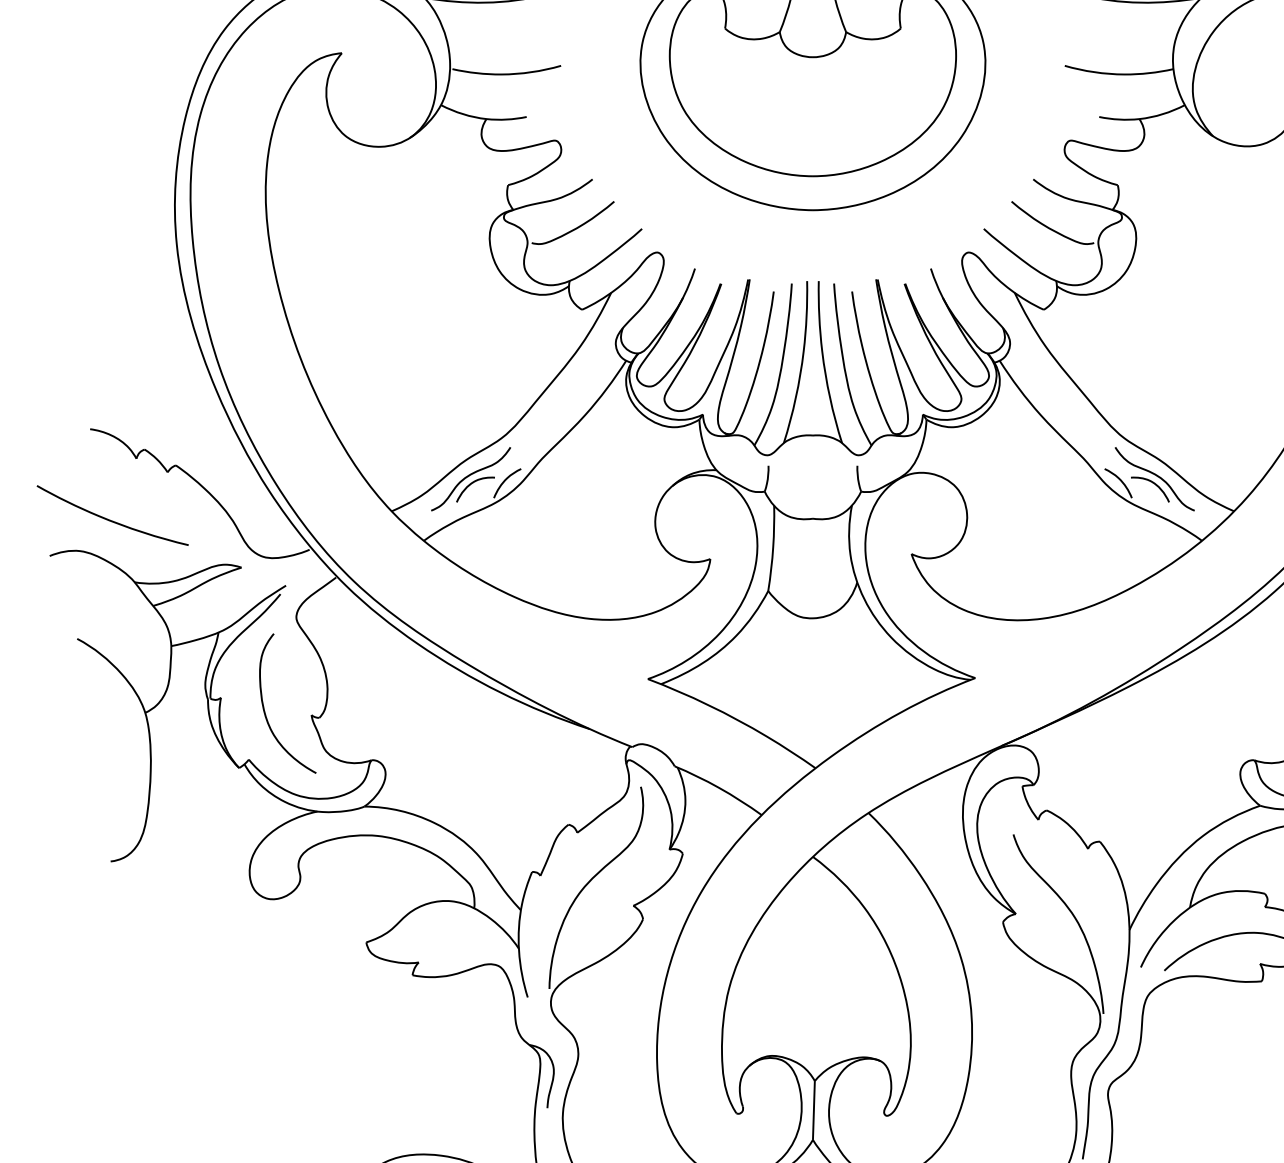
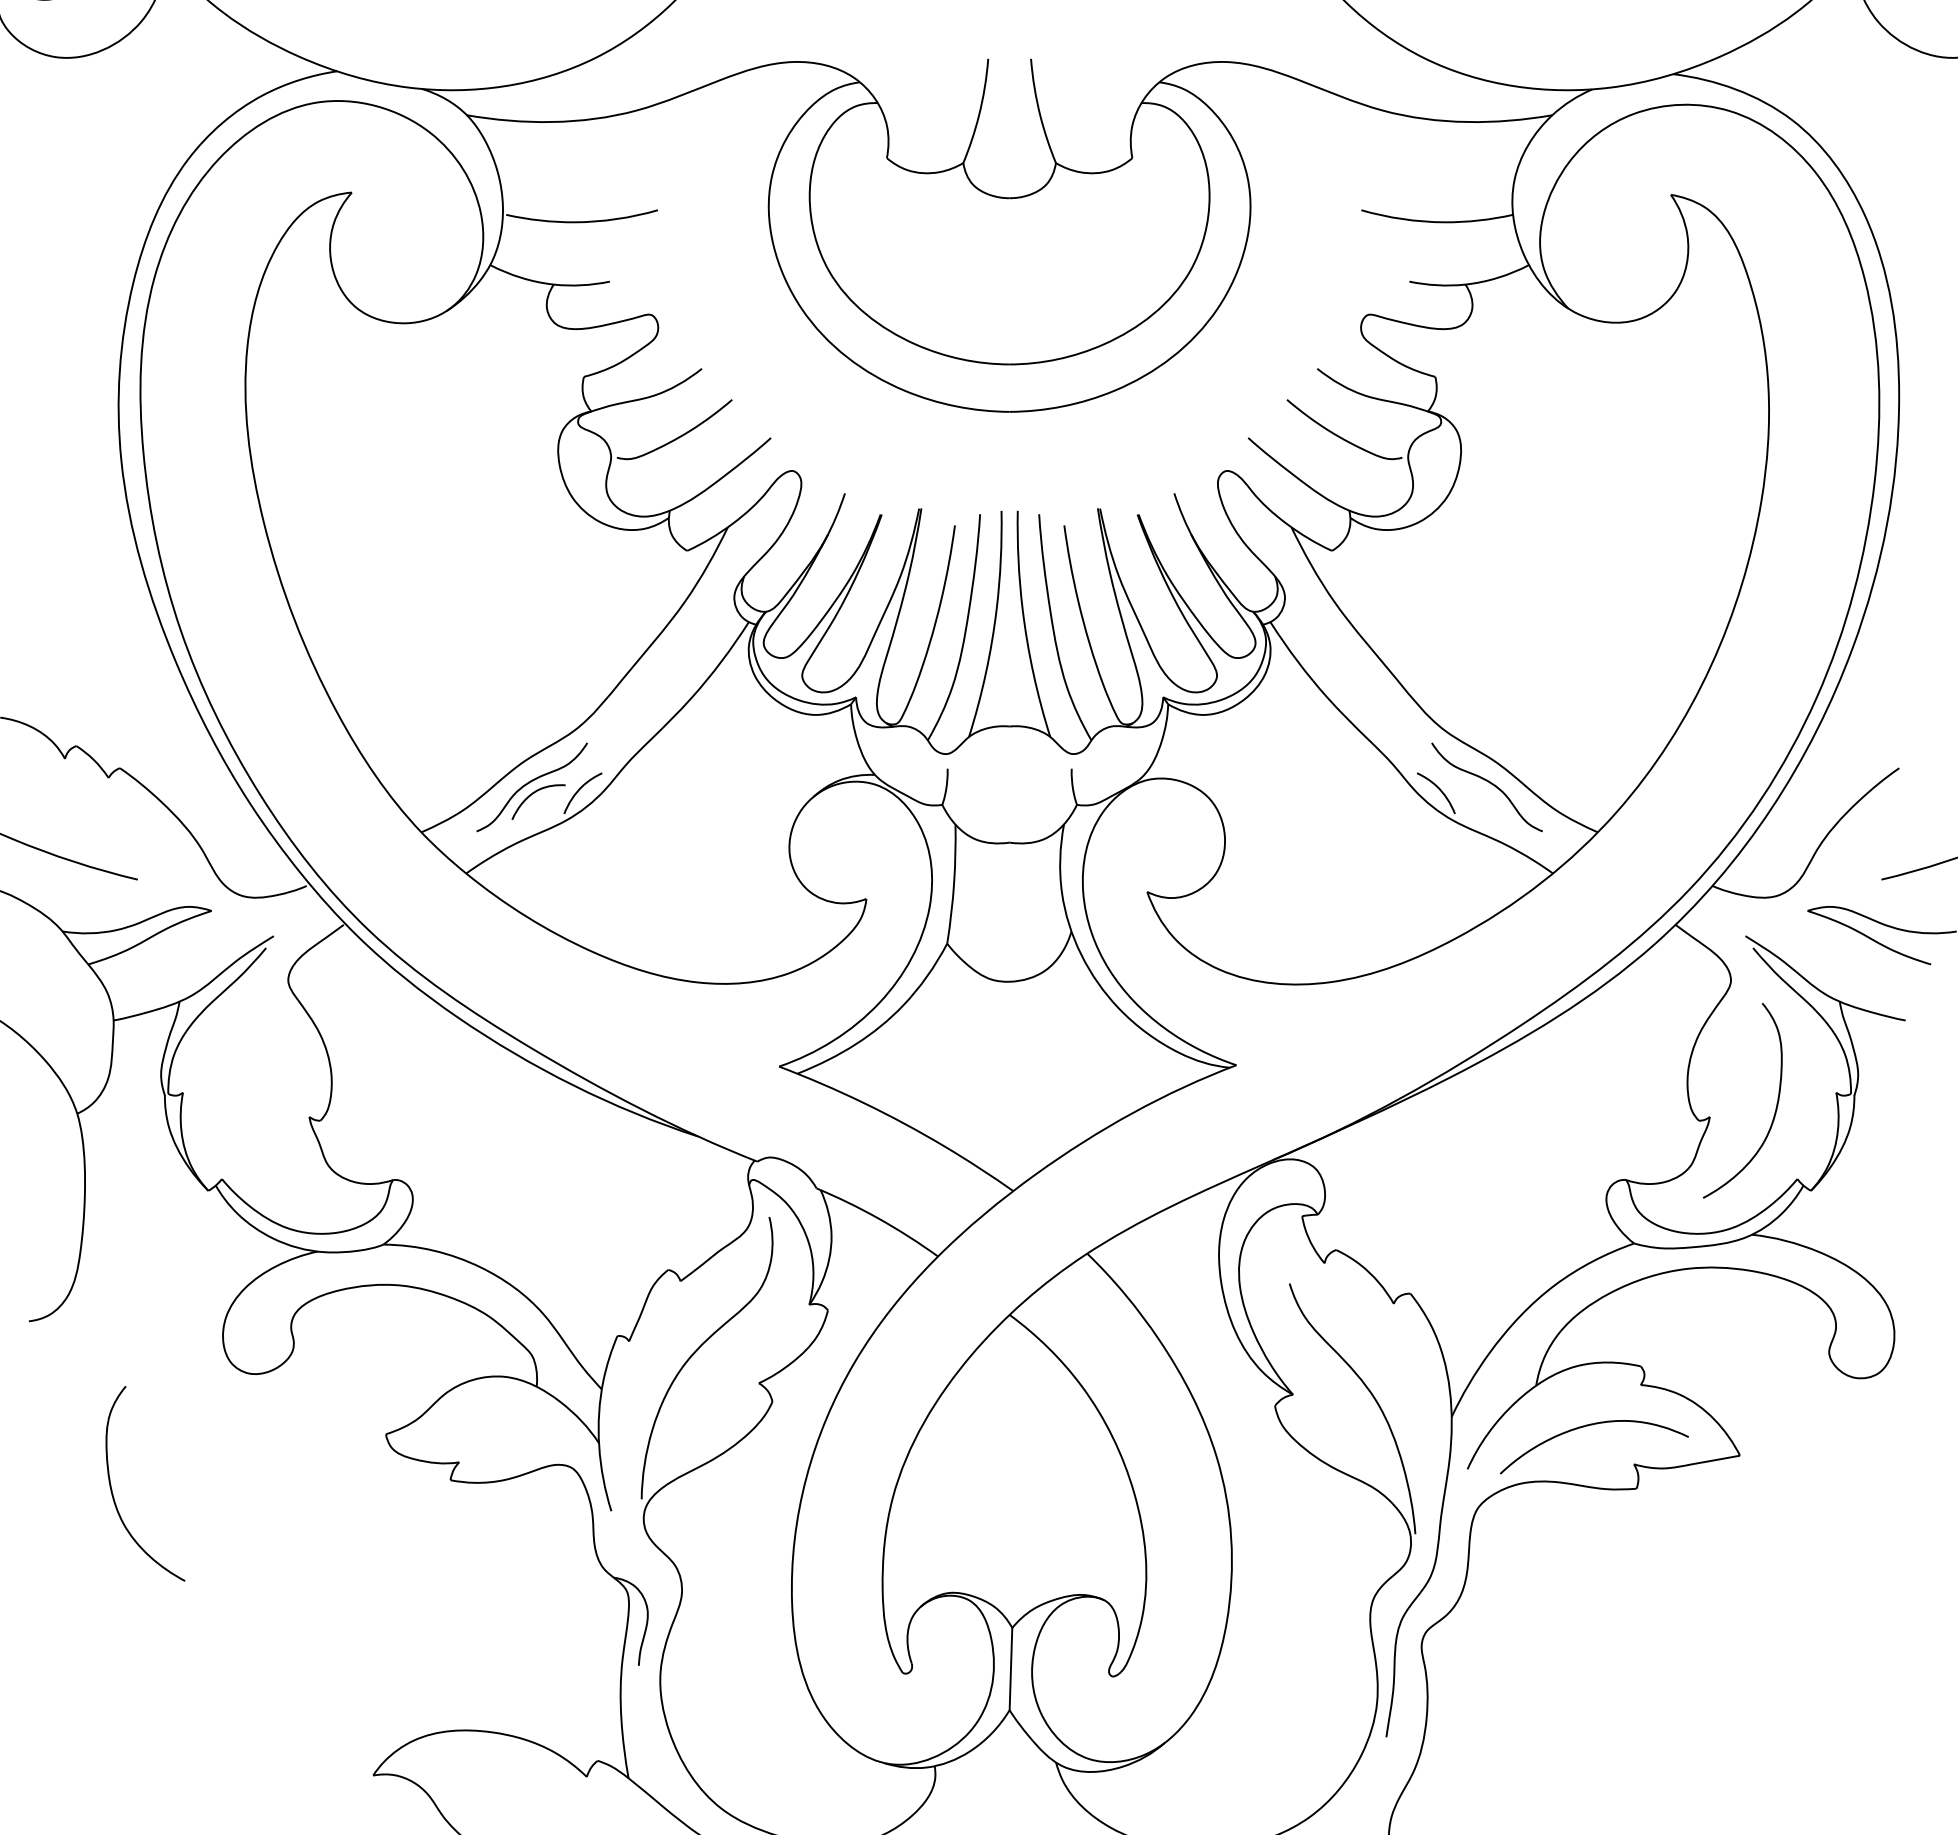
curve: (1153, 483) -> (1484, 793), removed
curve: (265, 710) -> (113, 1493), moved

